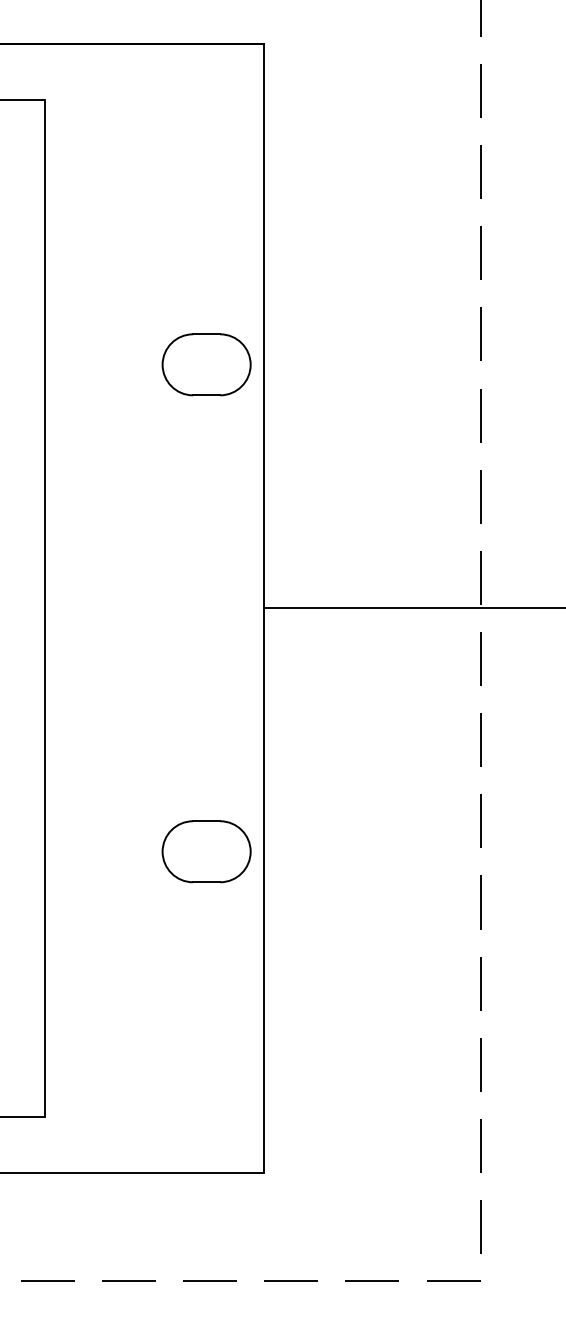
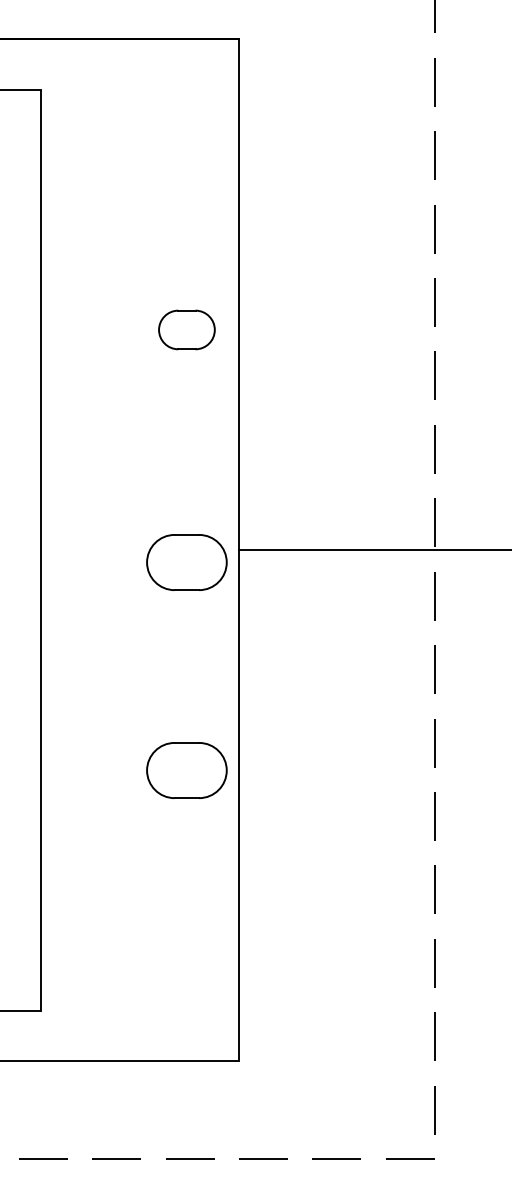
part: (206, 364) -> (186, 329), size x0.7
part: (206, 621) -> (186, 562), added

